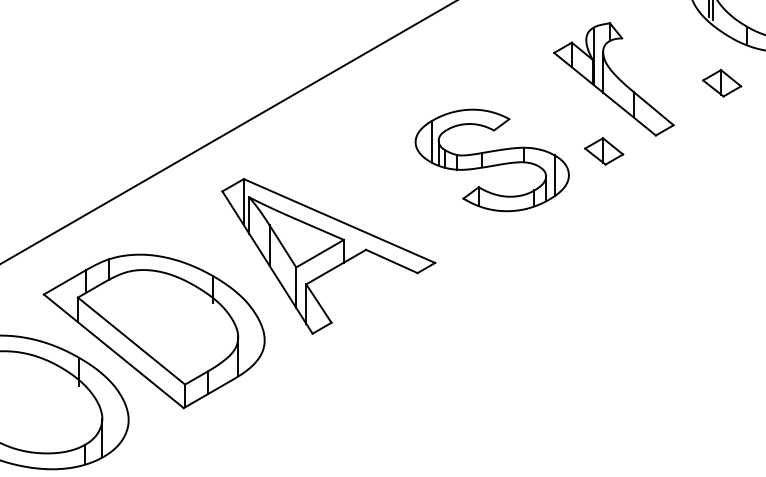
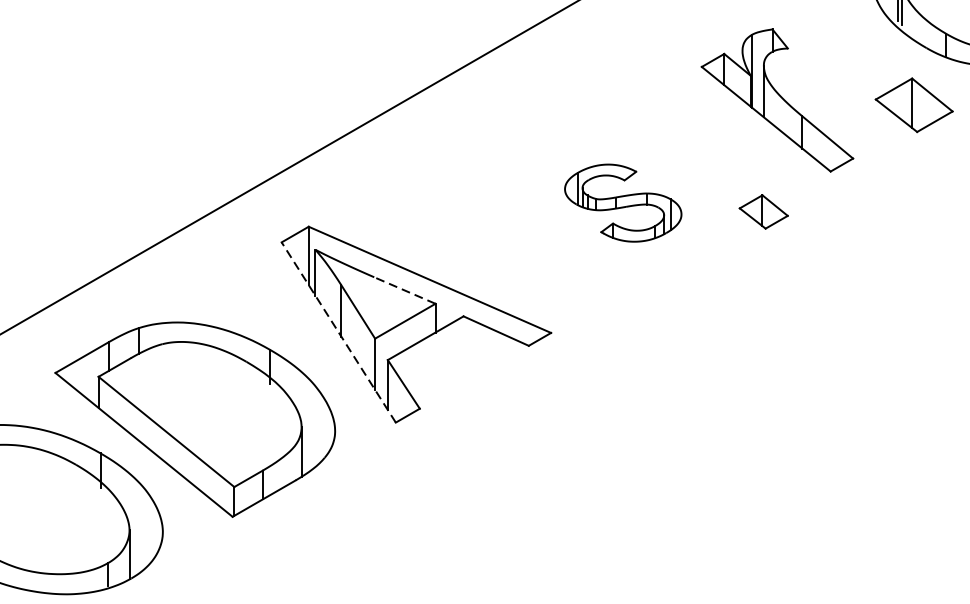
part: (722, 83) -> (915, 105), size x1.6
part: (604, 151) -> (764, 212), moved
part: (491, 160) -> (622, 203), size x0.6
line: (319, 229) -> (404, 290), solid -> dashed
line: (267, 262) -> (338, 332), solid -> dashed

